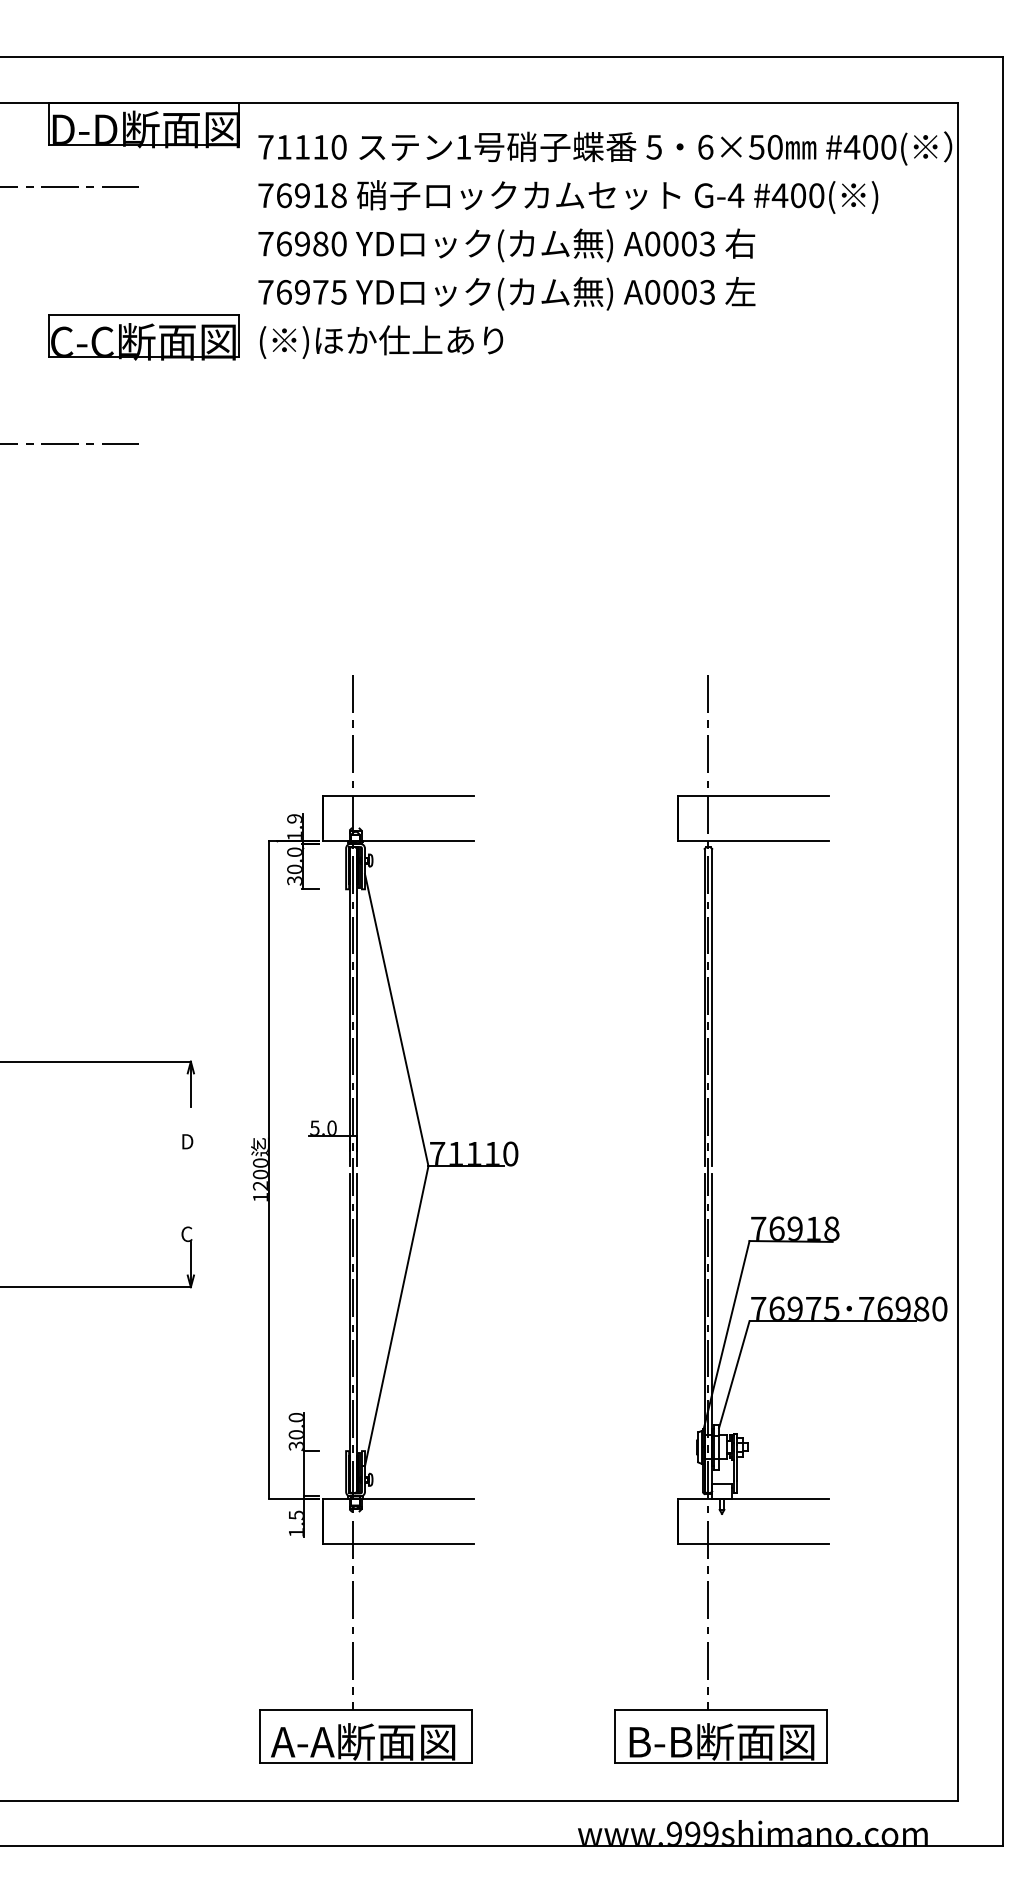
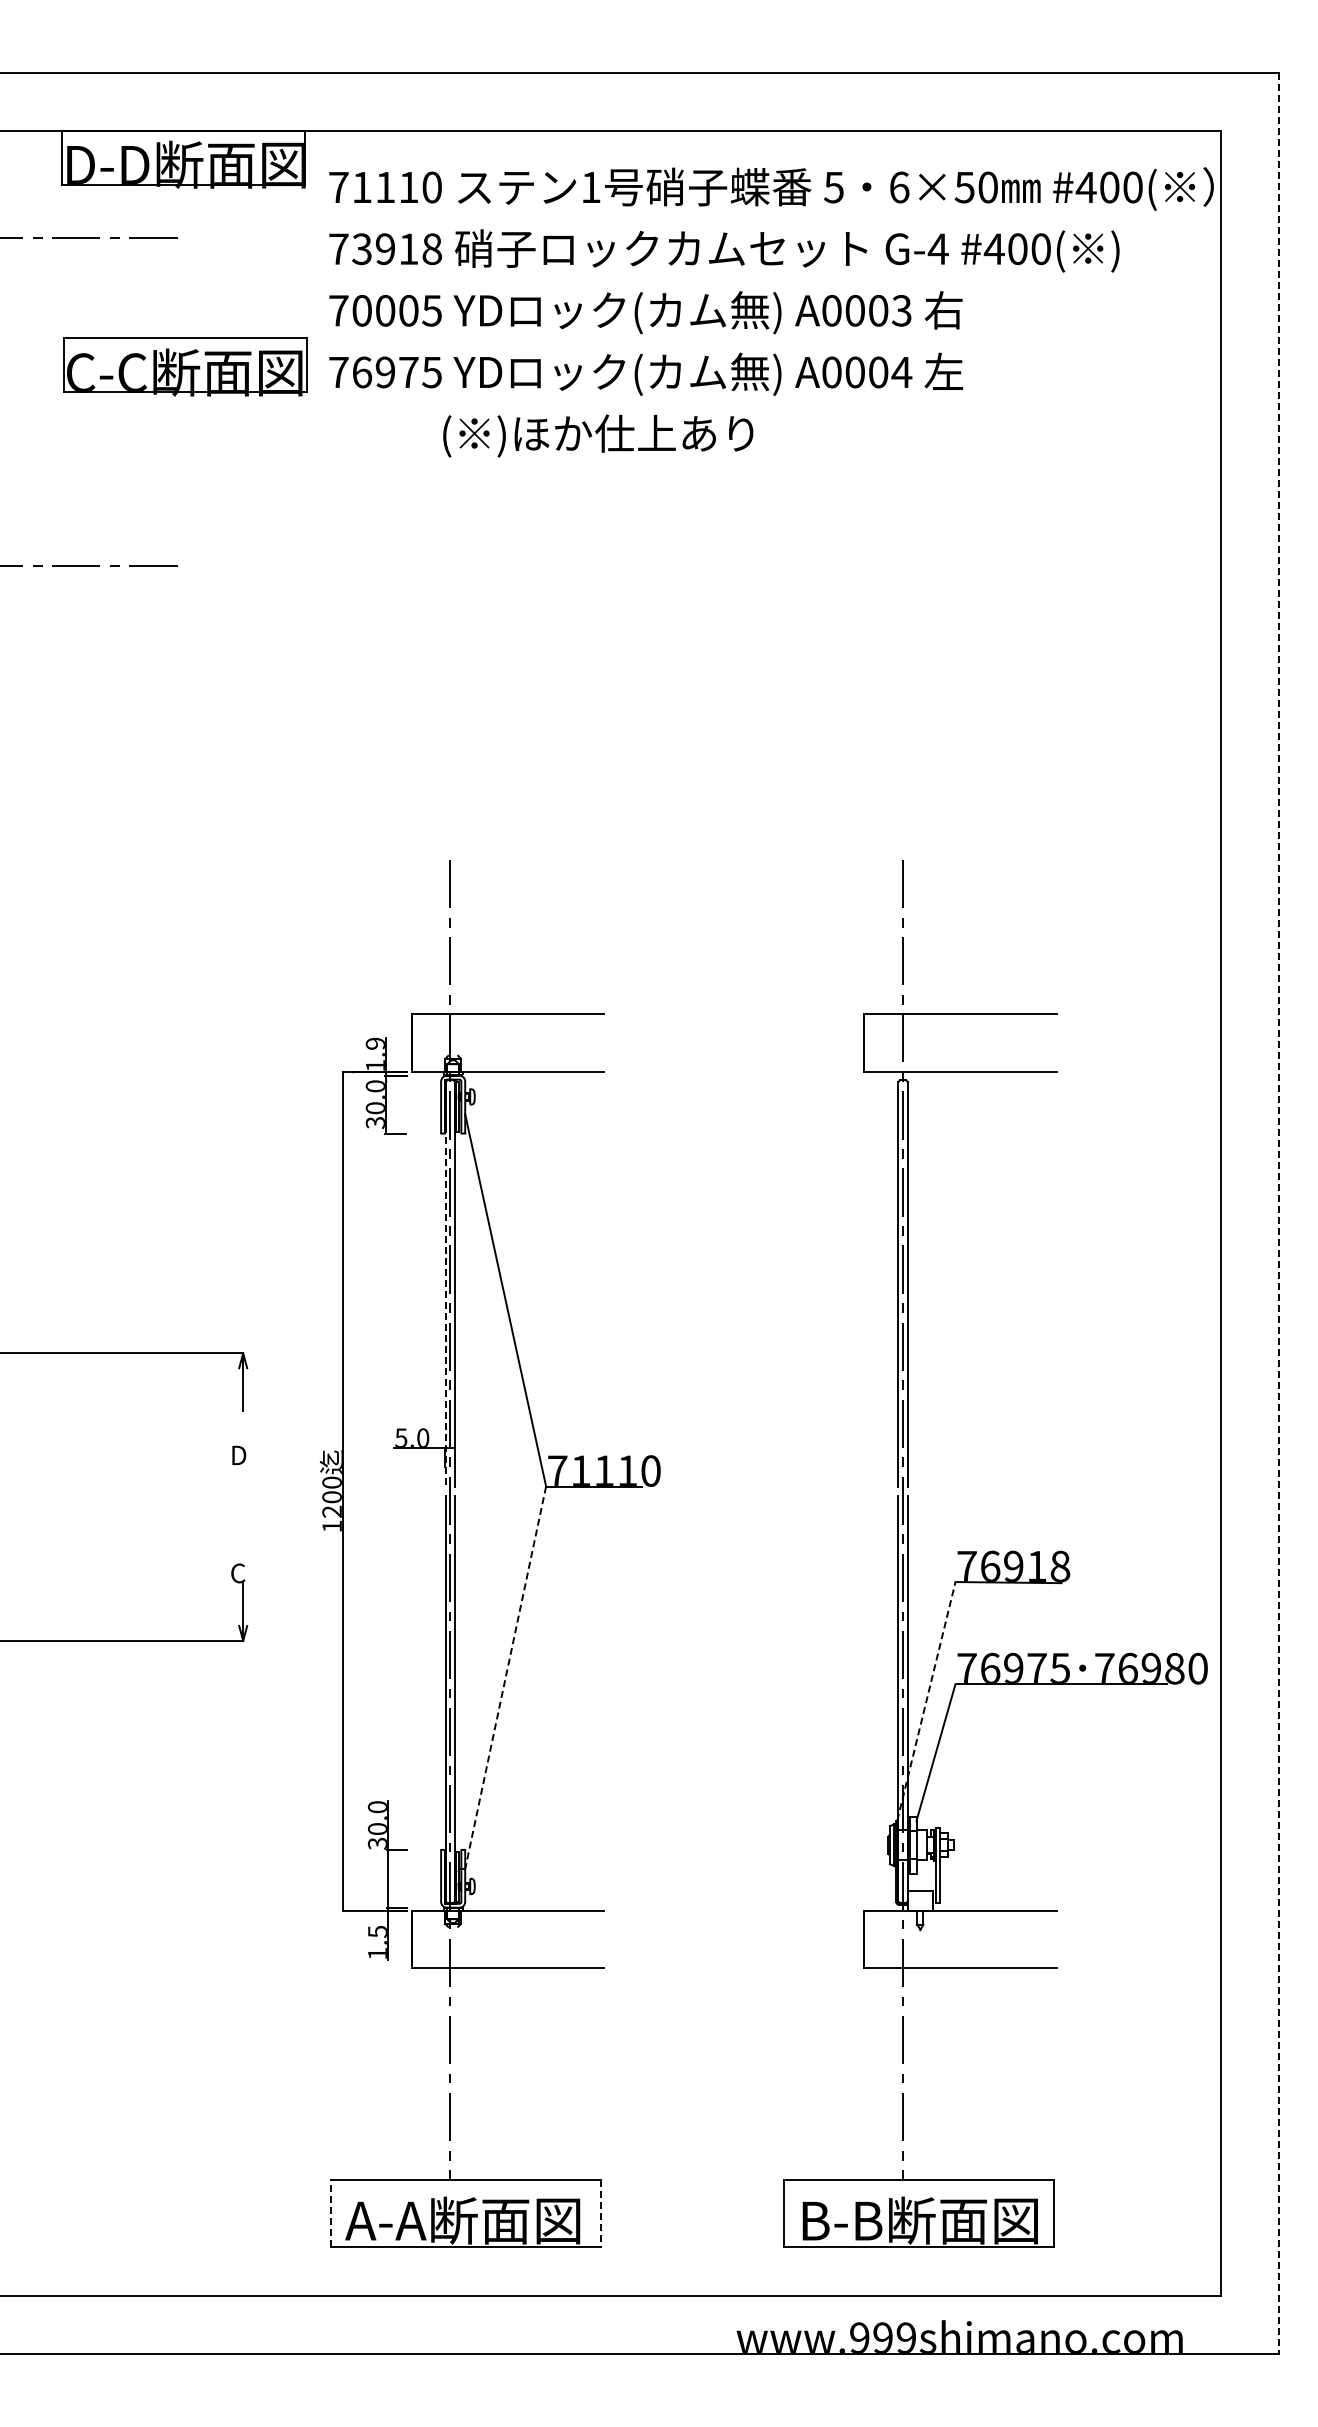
text: (284, 195) -> (362, 249), 76918 -> 73918
text: (311, 243) -> (396, 310), 76980 -> 70005
text: (707, 292) -> (901, 372), A0003 -> A0004
part: (144, 337) -> (185, 366), moved
text: (381, 341) -> (598, 435), moved
line: (1002, 952) -> (1278, 1213), solid -> dashed
line: (349, 1007) -> (445, 1284), solid -> dashed
line: (396, 1315) -> (505, 1677), solid -> dashed
line: (726, 1334) -> (926, 1701), solid -> dashed
line: (260, 1736) -> (331, 2213), solid -> dashed
line: (471, 1736) -> (601, 2213), solid -> dashed

